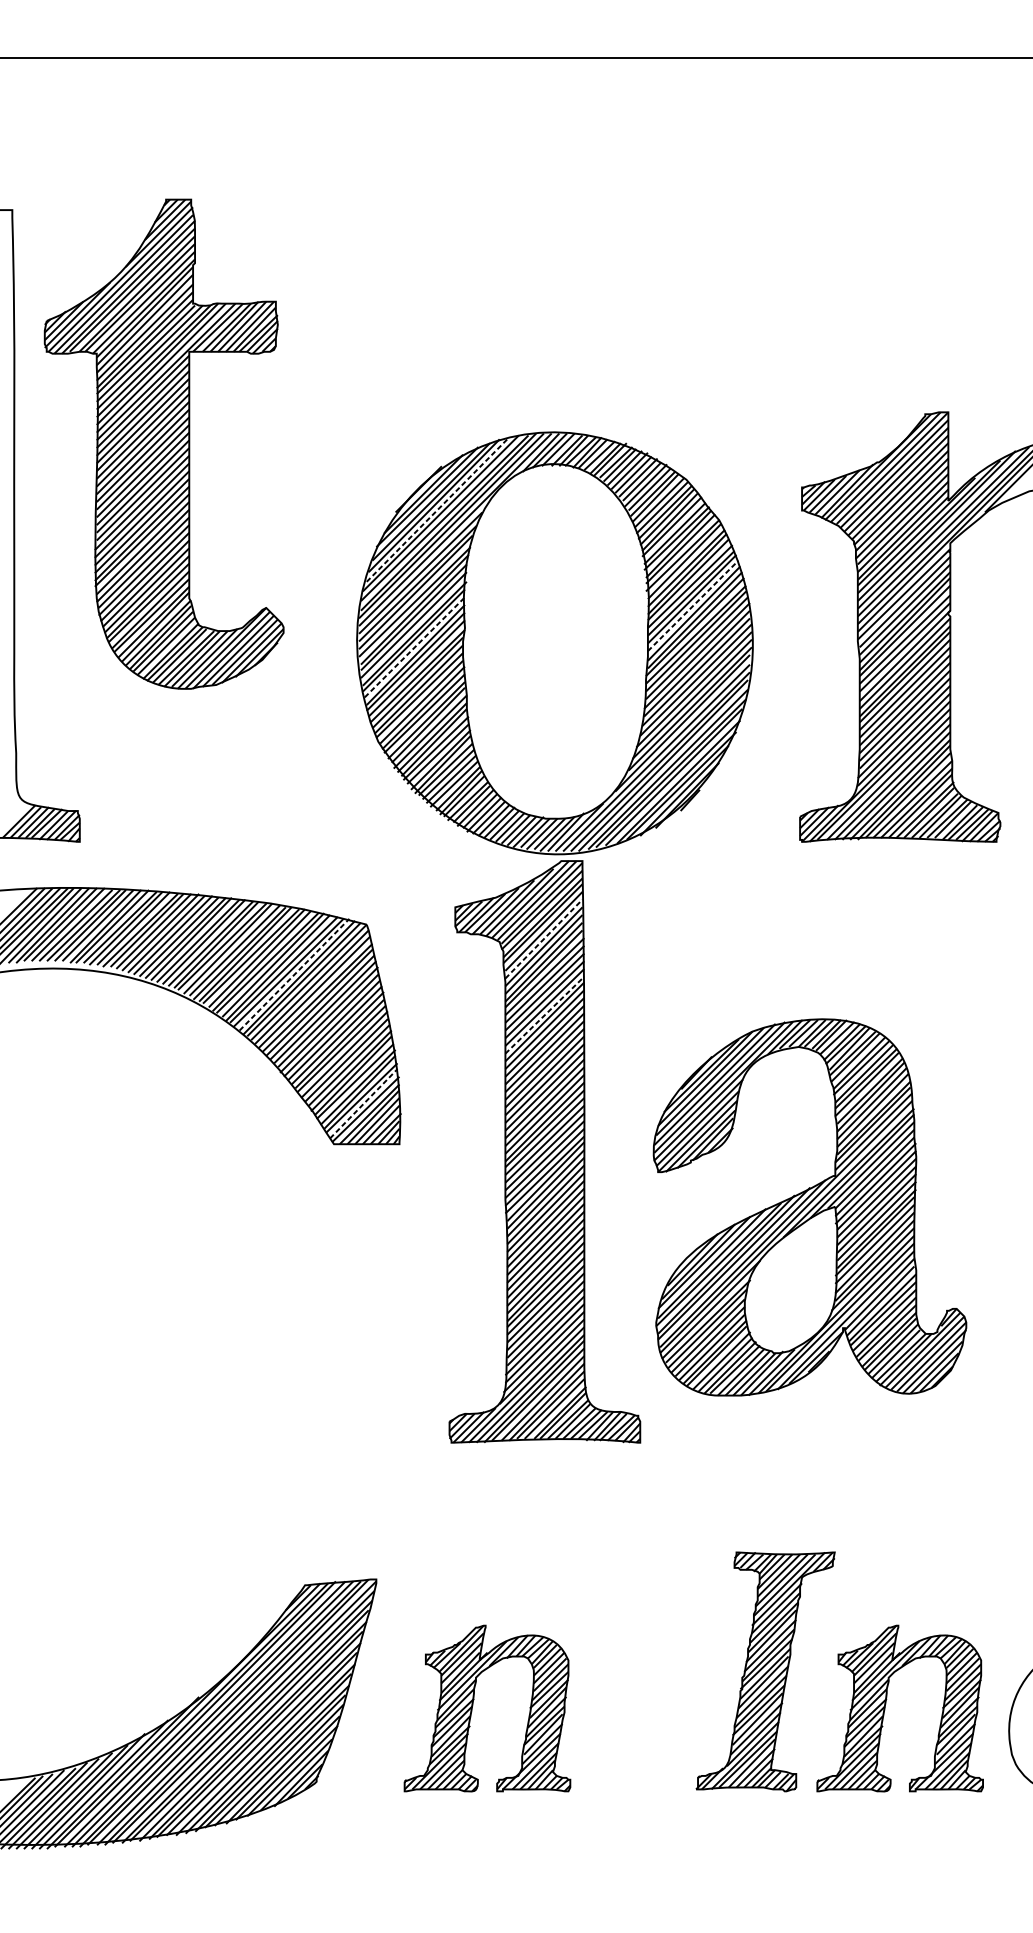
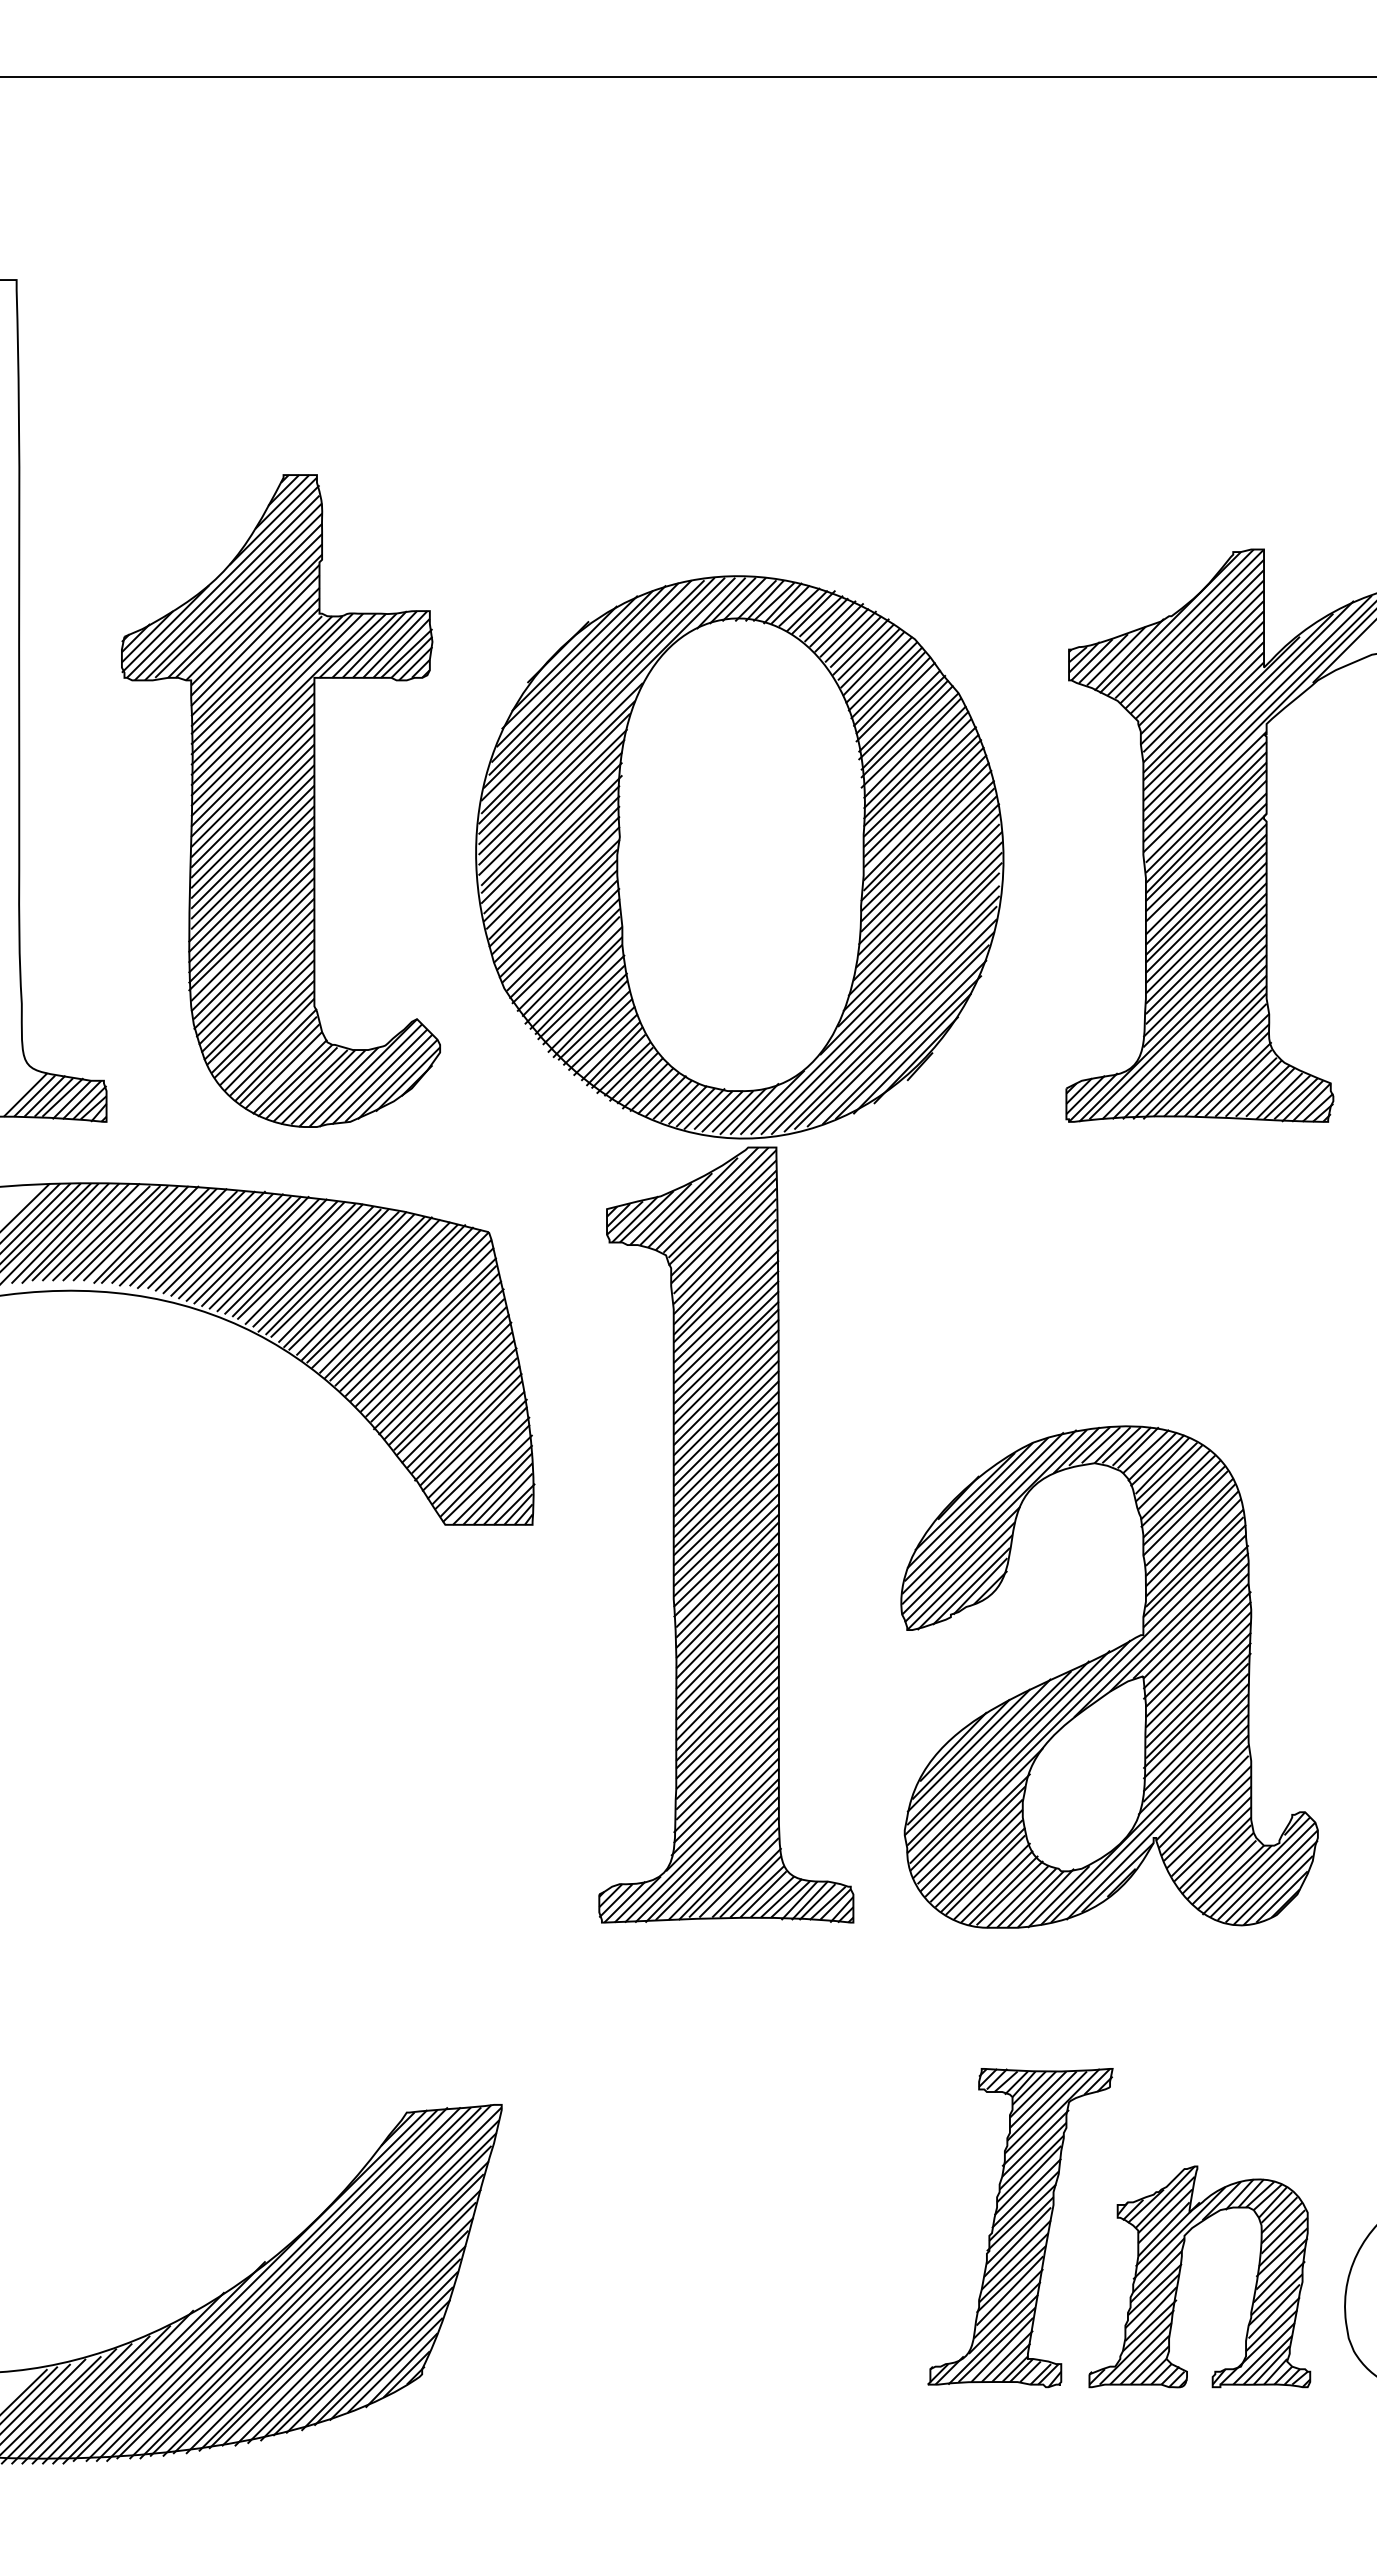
part: (163, 443) -> (280, 800), moved
line: (438, 509) -> (584, 678), dashed -> solid
line: (693, 605) -> (924, 807), dashed -> solid
line: (415, 647) -> (553, 862), dashed -> solid
line: (544, 939) -> (725, 1251), dashed -> solid
line: (295, 974) -> (393, 1298), dashed -> solid
line: (545, 1014) -> (726, 1352), dashed -> solid
line: (364, 1103) -> (485, 1470), dashed -> solid
part: (809, 1207) -> (1109, 1676), moved
part: (472, 1706) -> (630, 2274), removed

